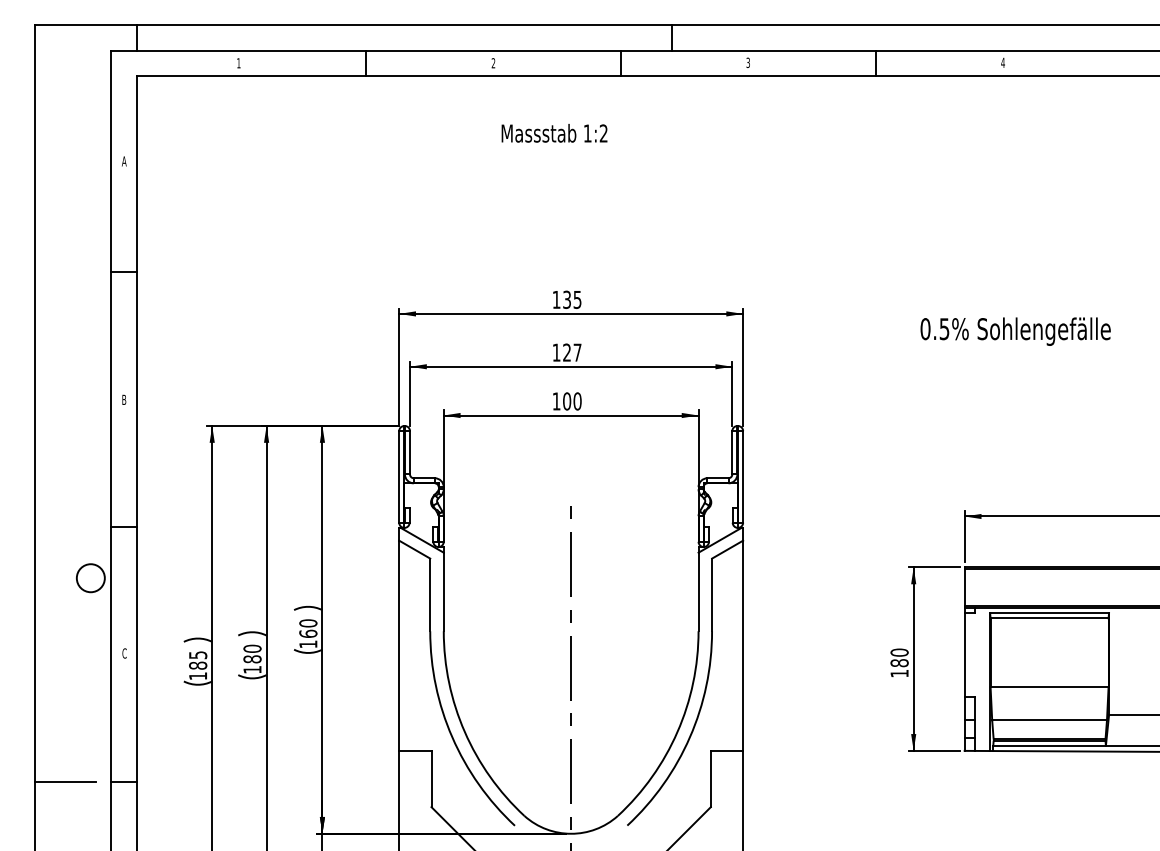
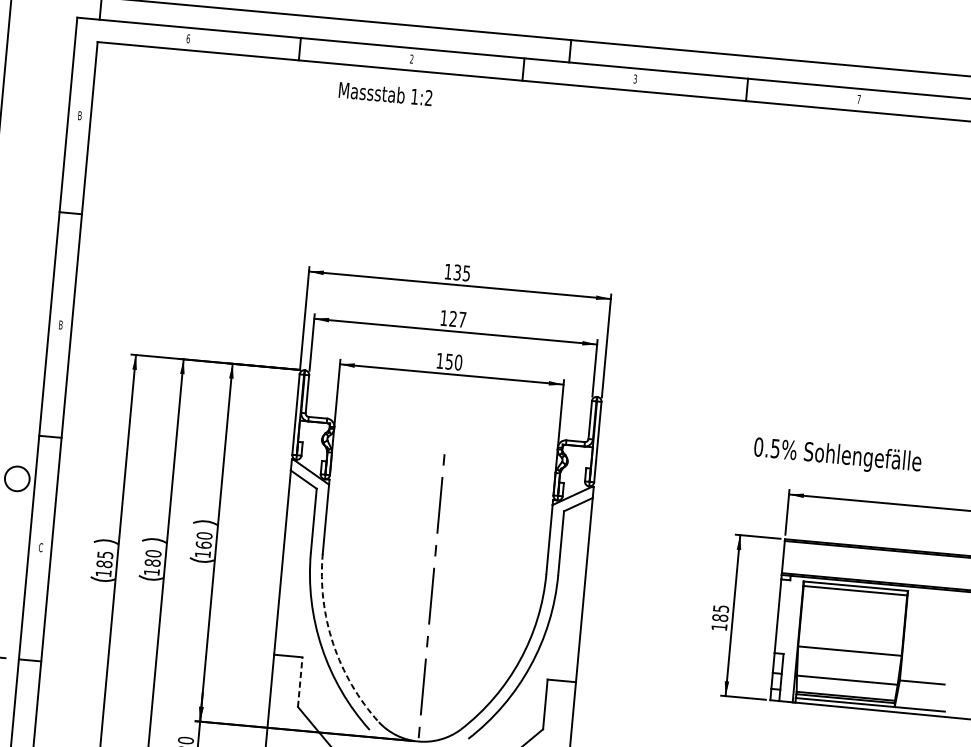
text: (1002, 62) -> (858, 99), 4 -> 7
text: (238, 63) -> (187, 38), 1 -> 6
text: (554, 133) -> (385, 94), moved
text: (123, 161) -> (79, 115), A -> B
text: (1015, 331) -> (837, 456), moved
text: (567, 401) -> (449, 361), 100 -> 150
text: (899, 652) -> (721, 608), 180 -> 185
arc: (464, 732) -> (332, 644), solid -> dashed
line: (431, 778) -> (300, 681), solid -> dashed

